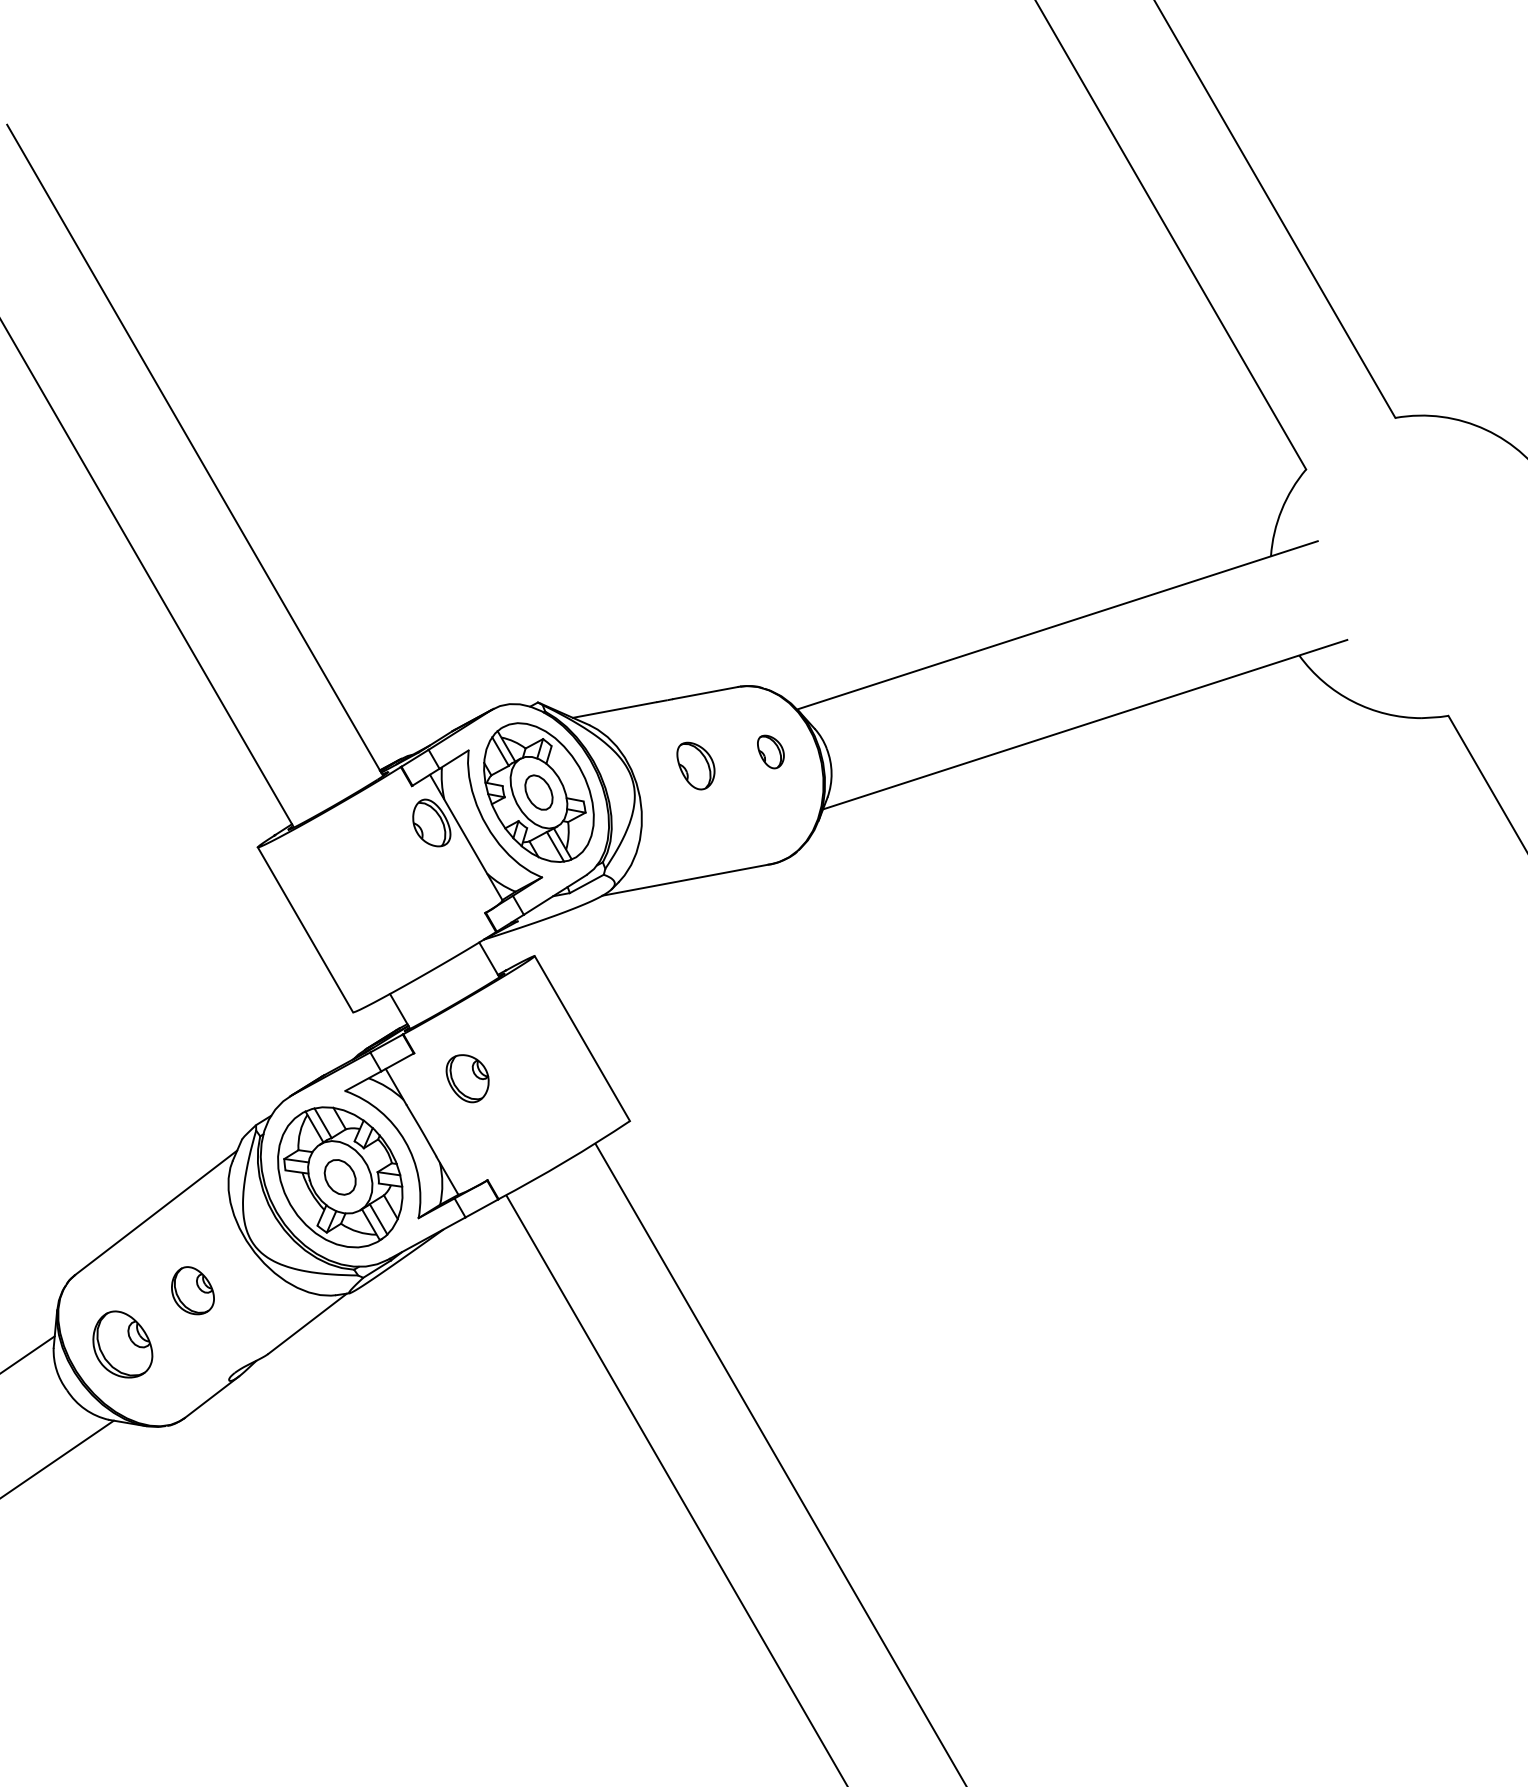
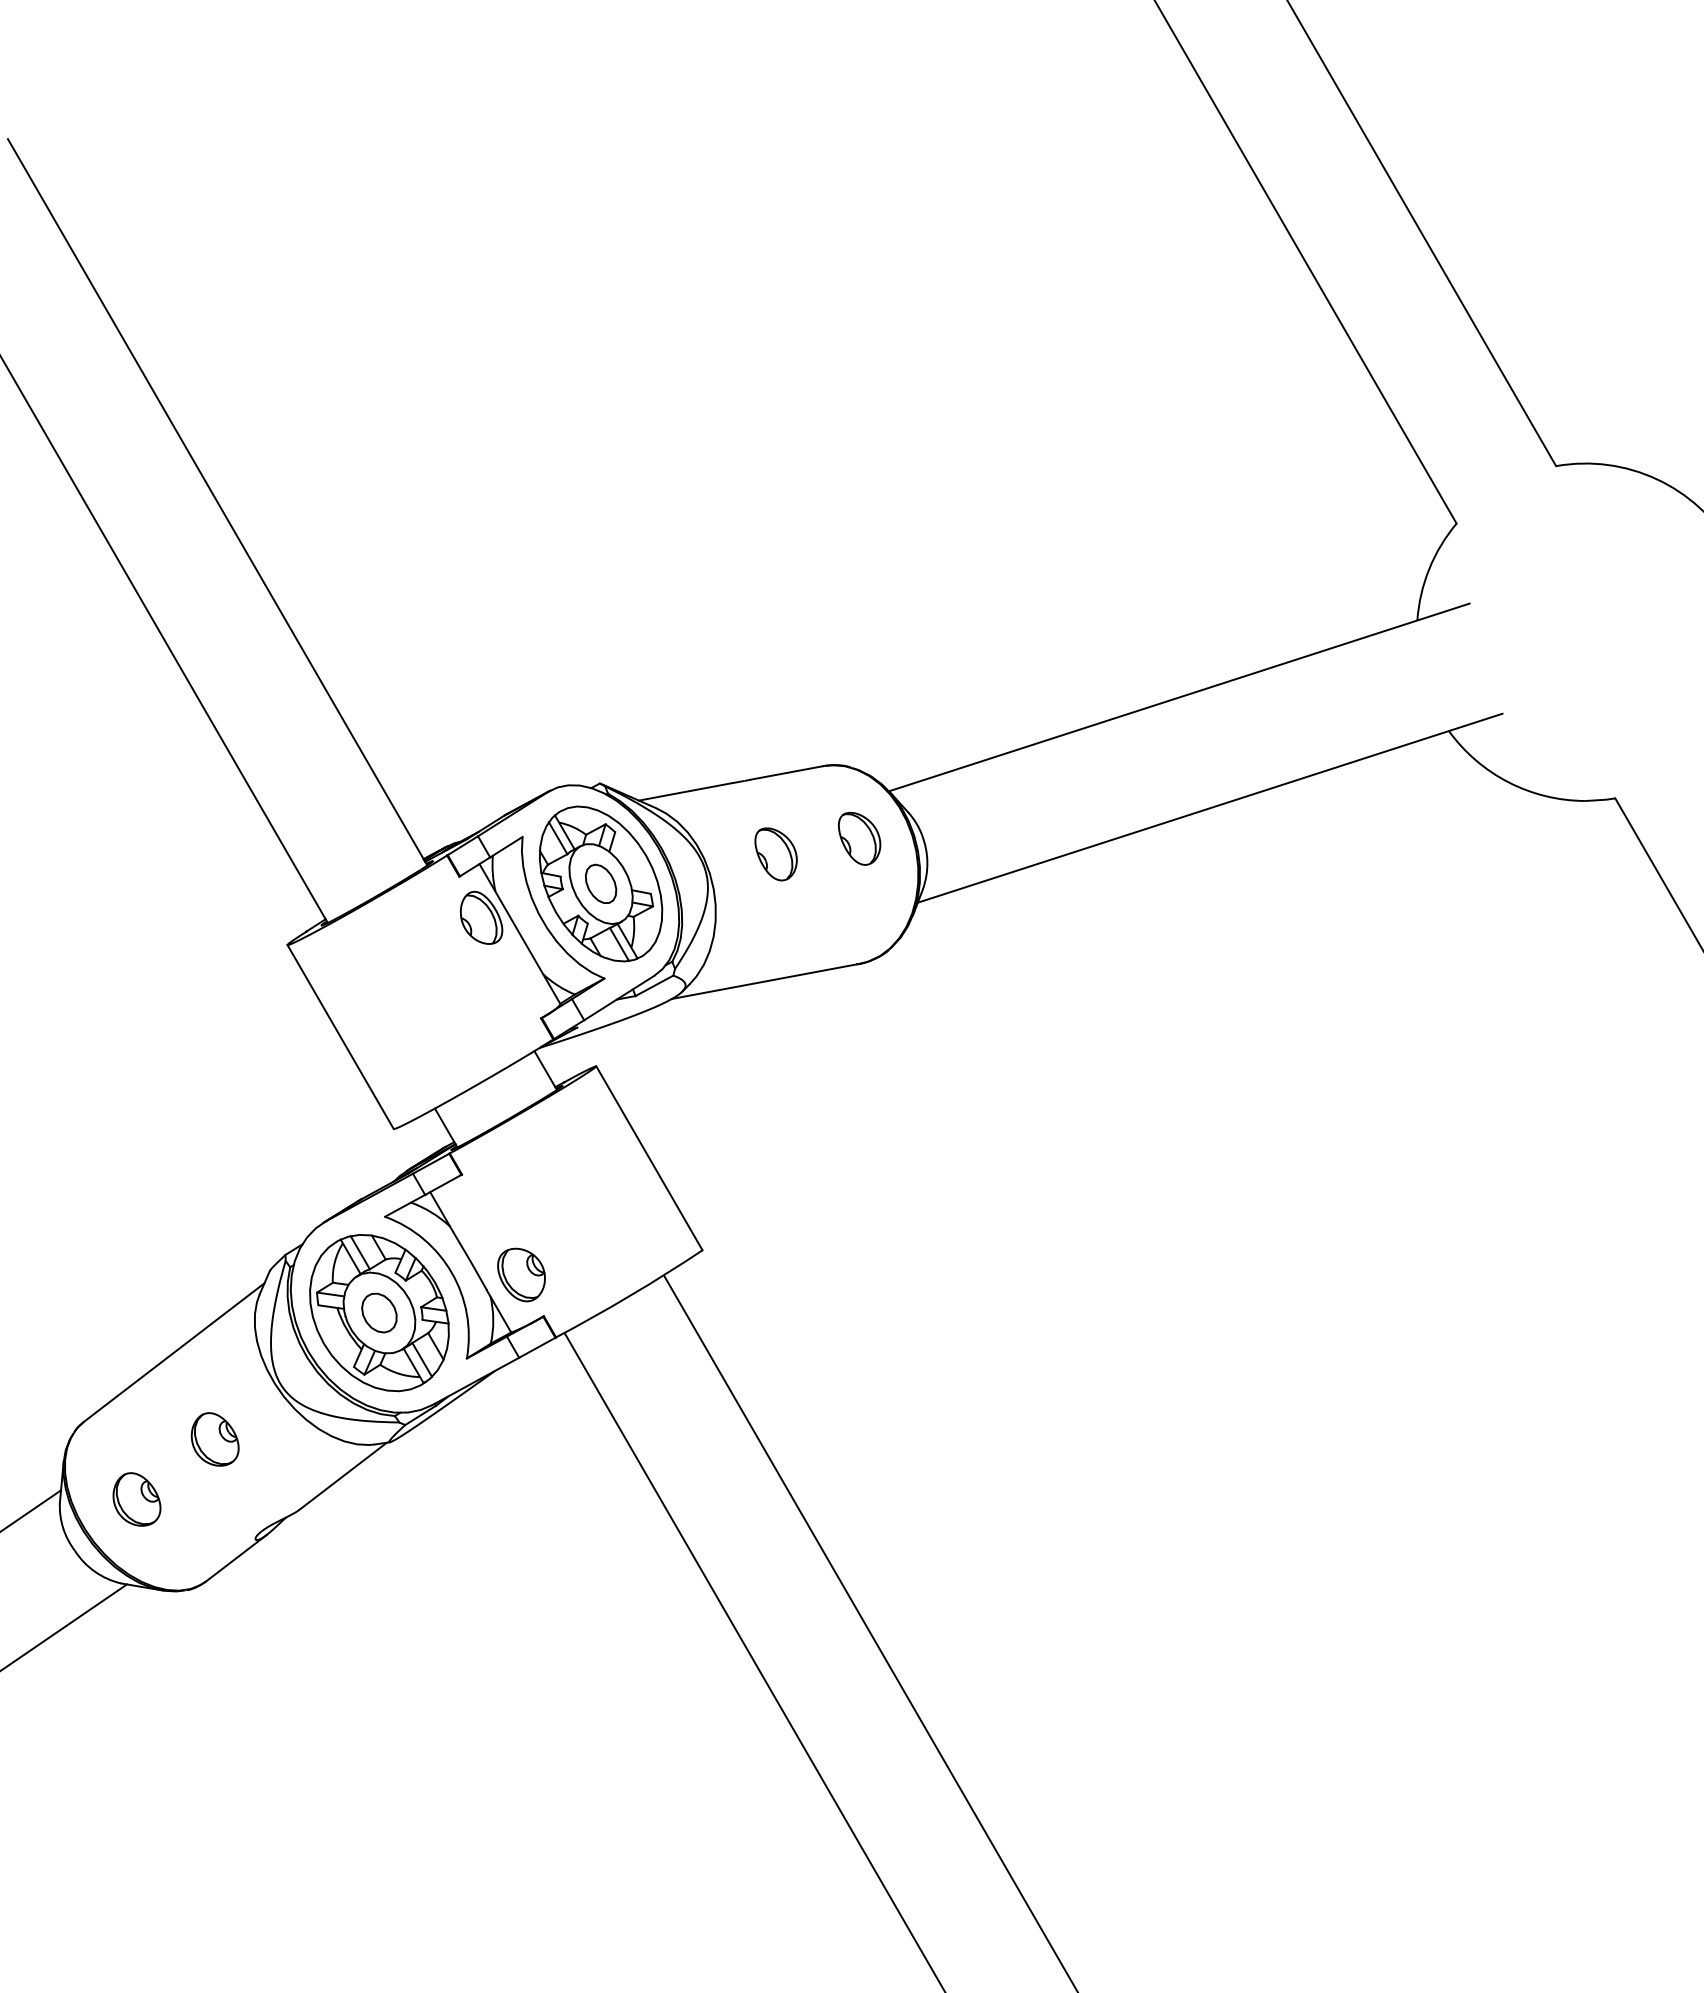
part: (770, 751) -> (859, 838), size x1.43
part: (467, 1078) -> (521, 1274), moved
part: (122, 1344) -> (136, 1499), size x0.71

